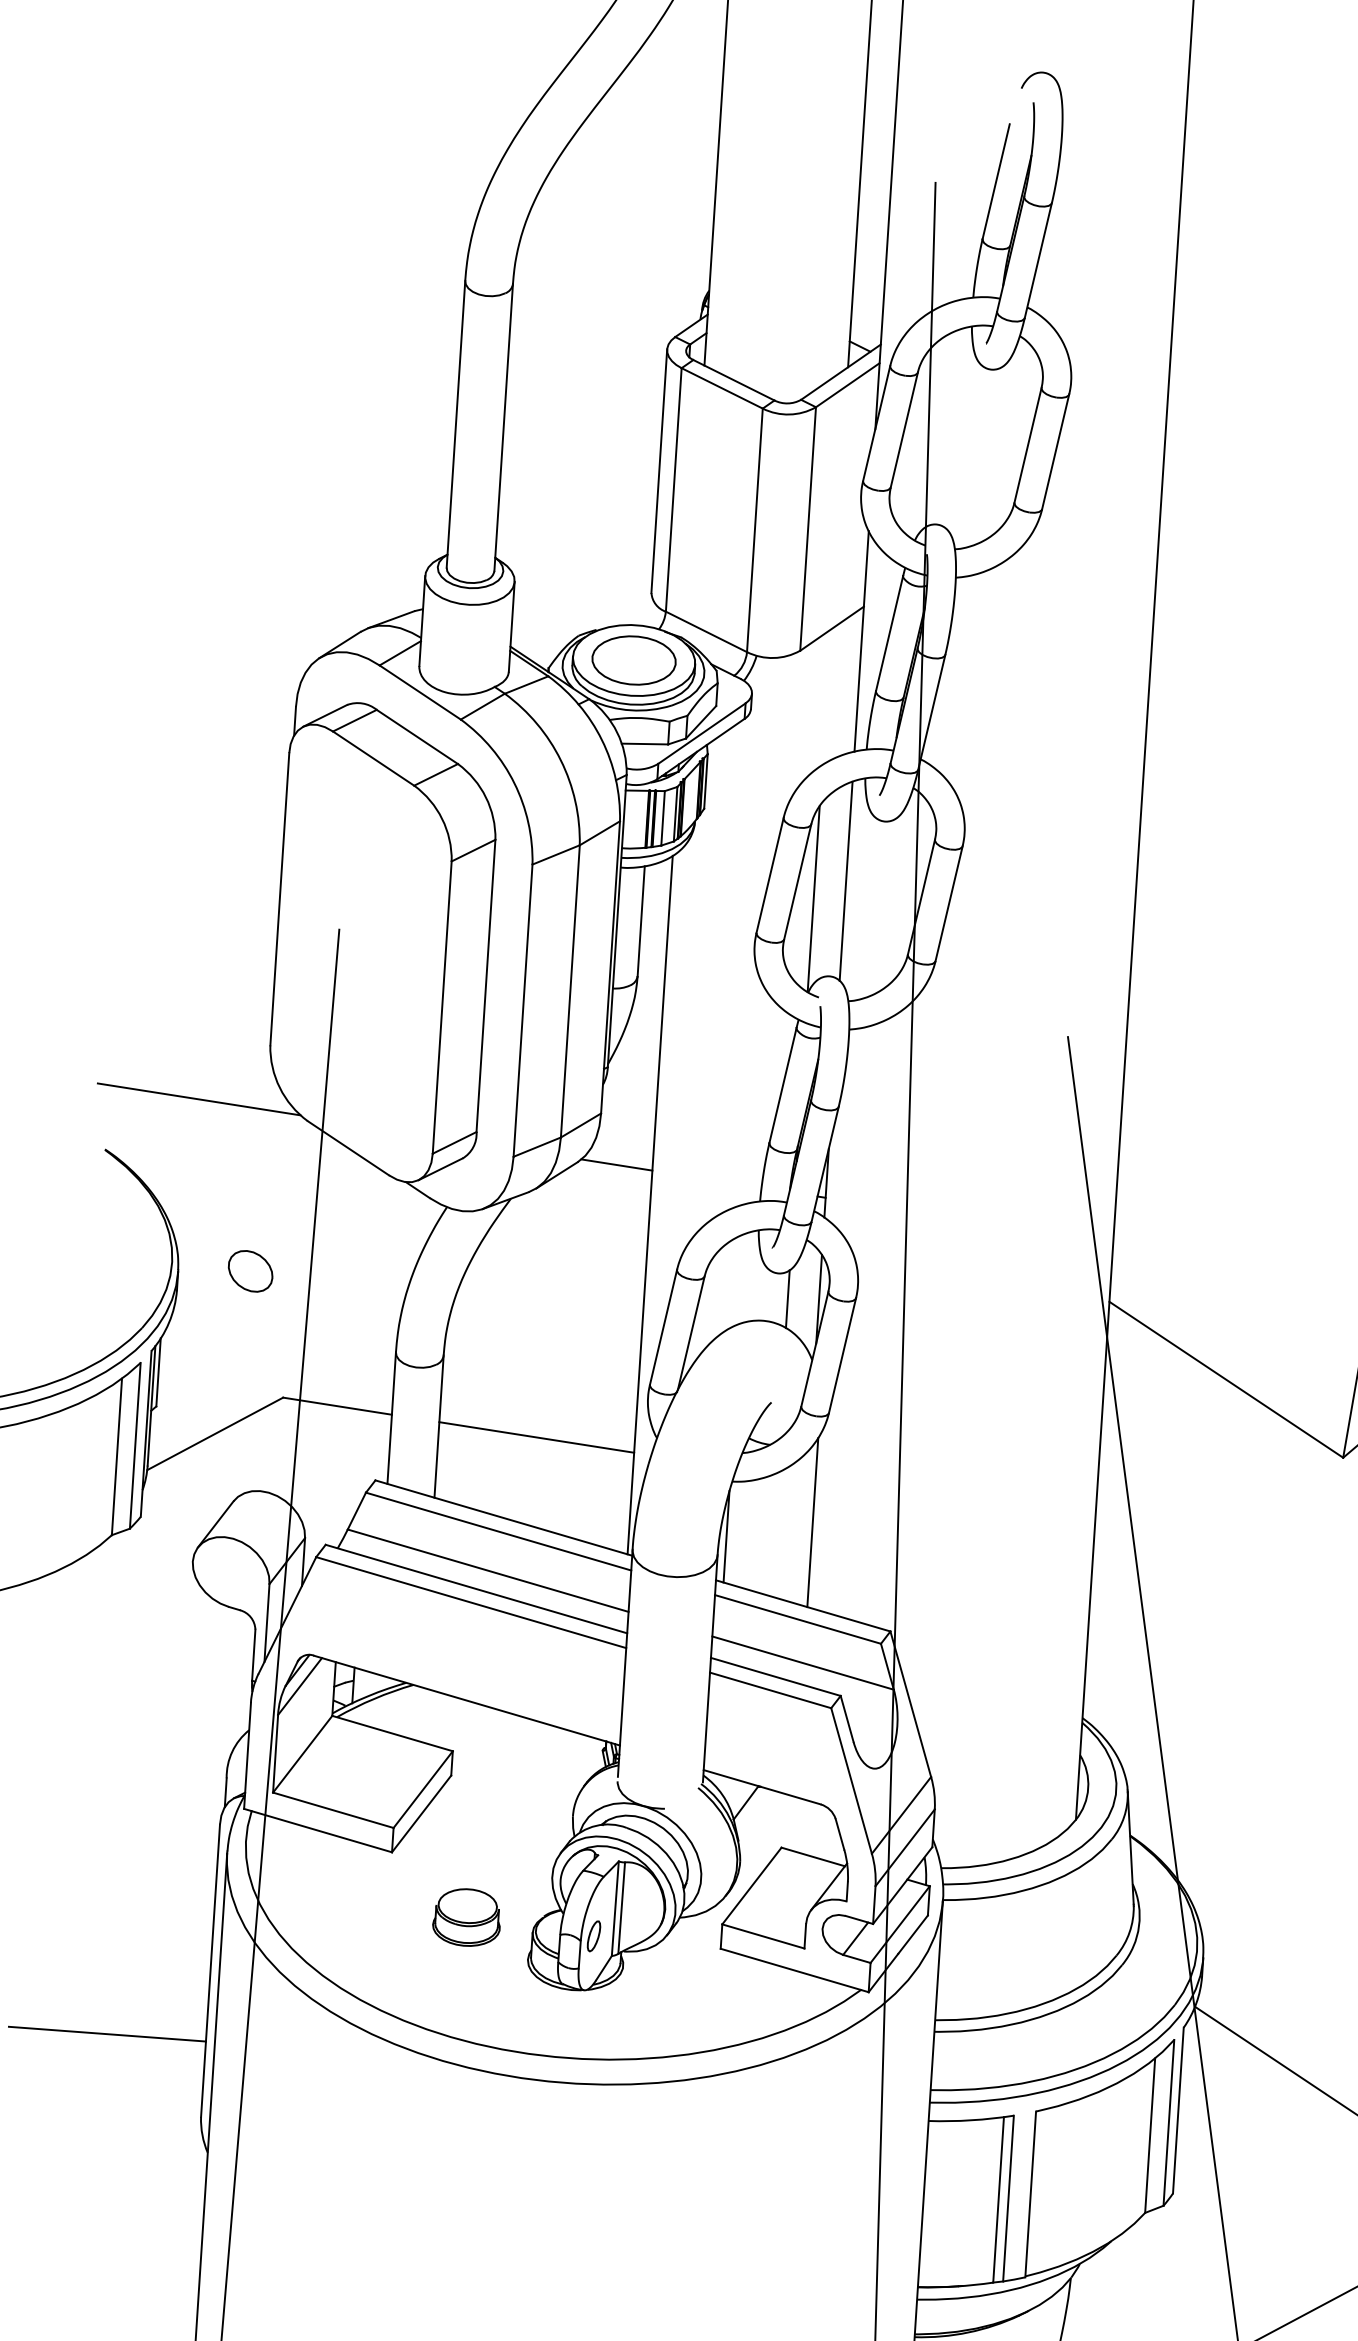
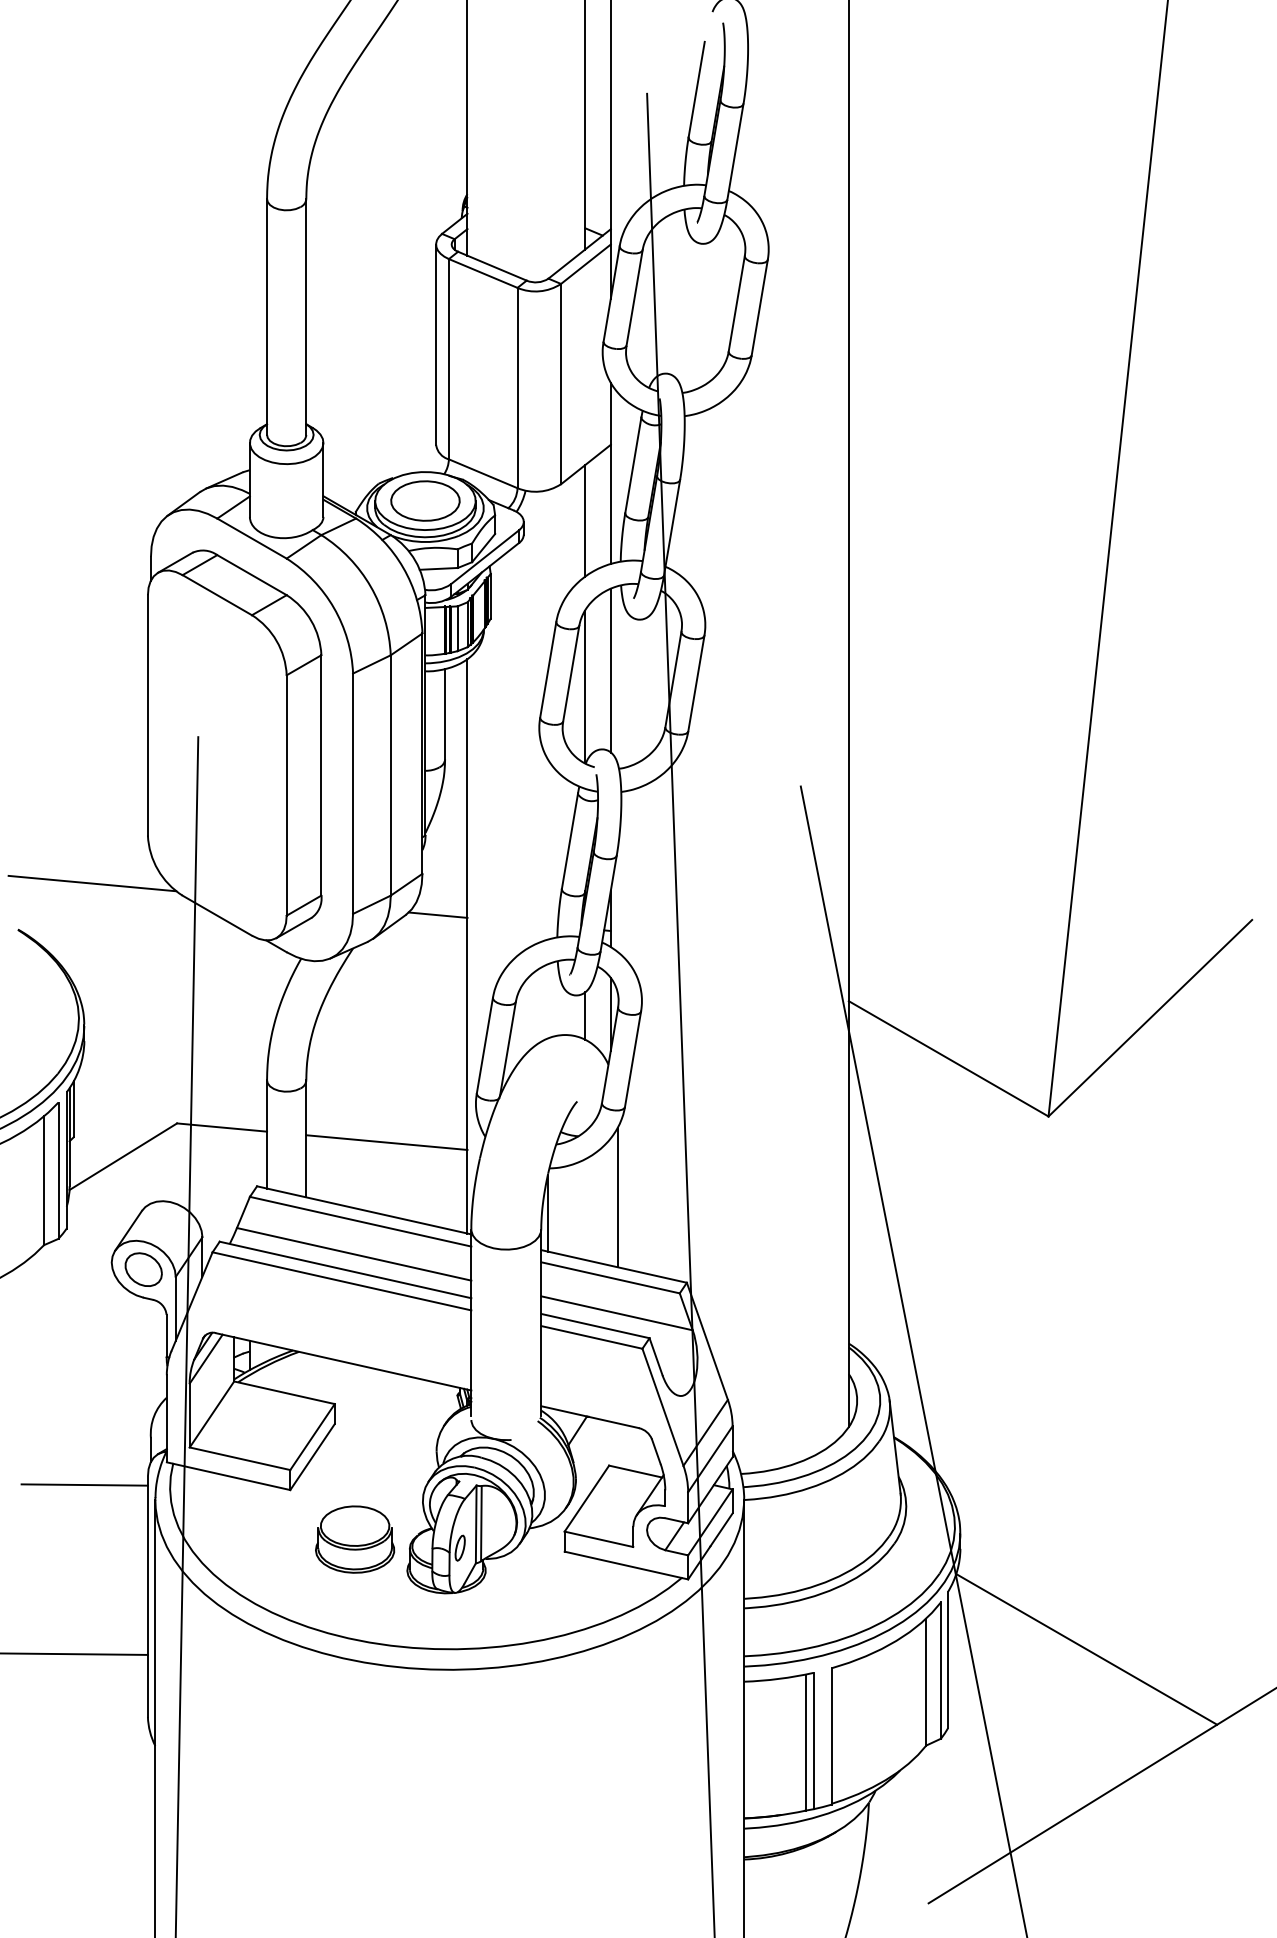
line: (827, 696) -> (585, 520), added
part: (250, 1271) -> (143, 1269), moved
line: (142, 1829) -> (84, 1484), added
part: (467, 1917) -> (355, 1539), size x1.43

